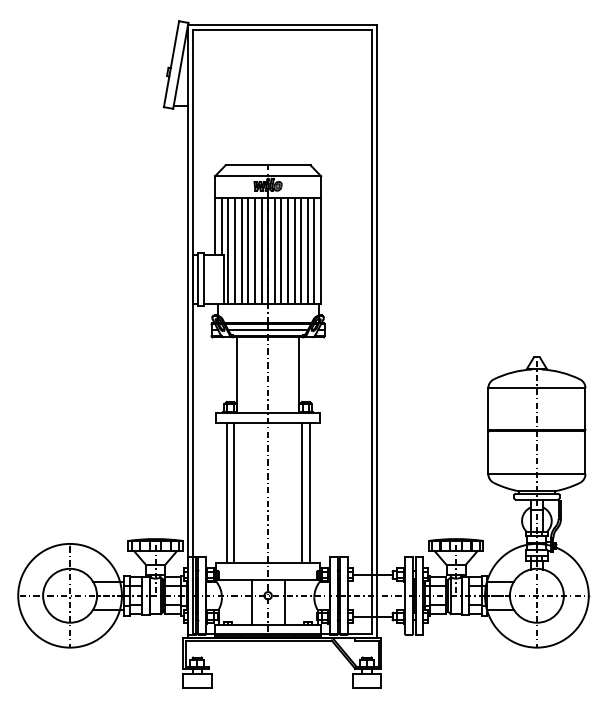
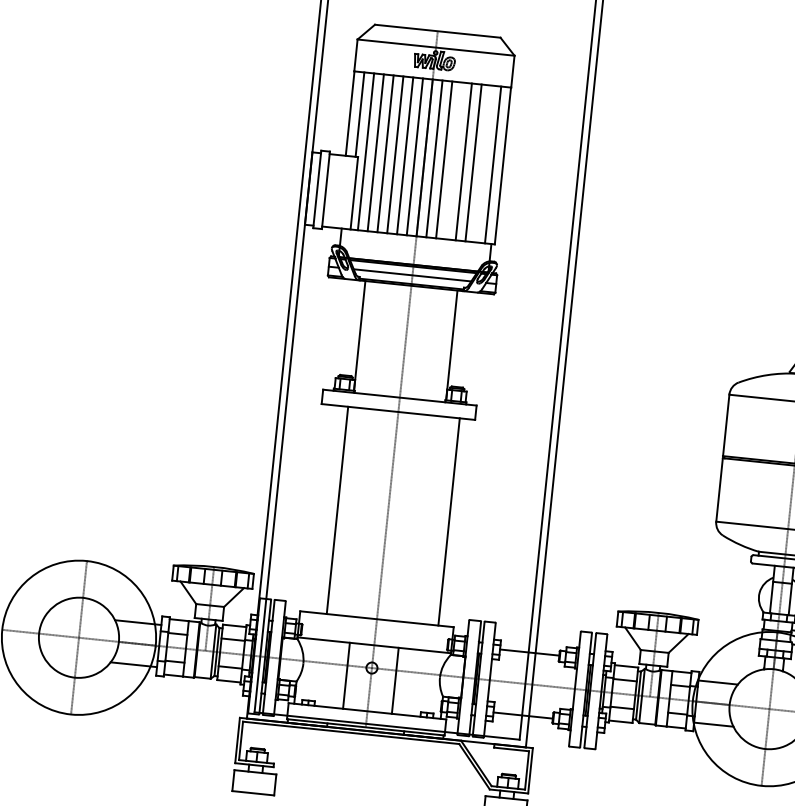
line: (287, 250) -> (453, 160), removed
line: (307, 250) -> (482, 163), removed
line: (226, 492) -> (326, 508), removed
line: (302, 492) -> (438, 520), removed

